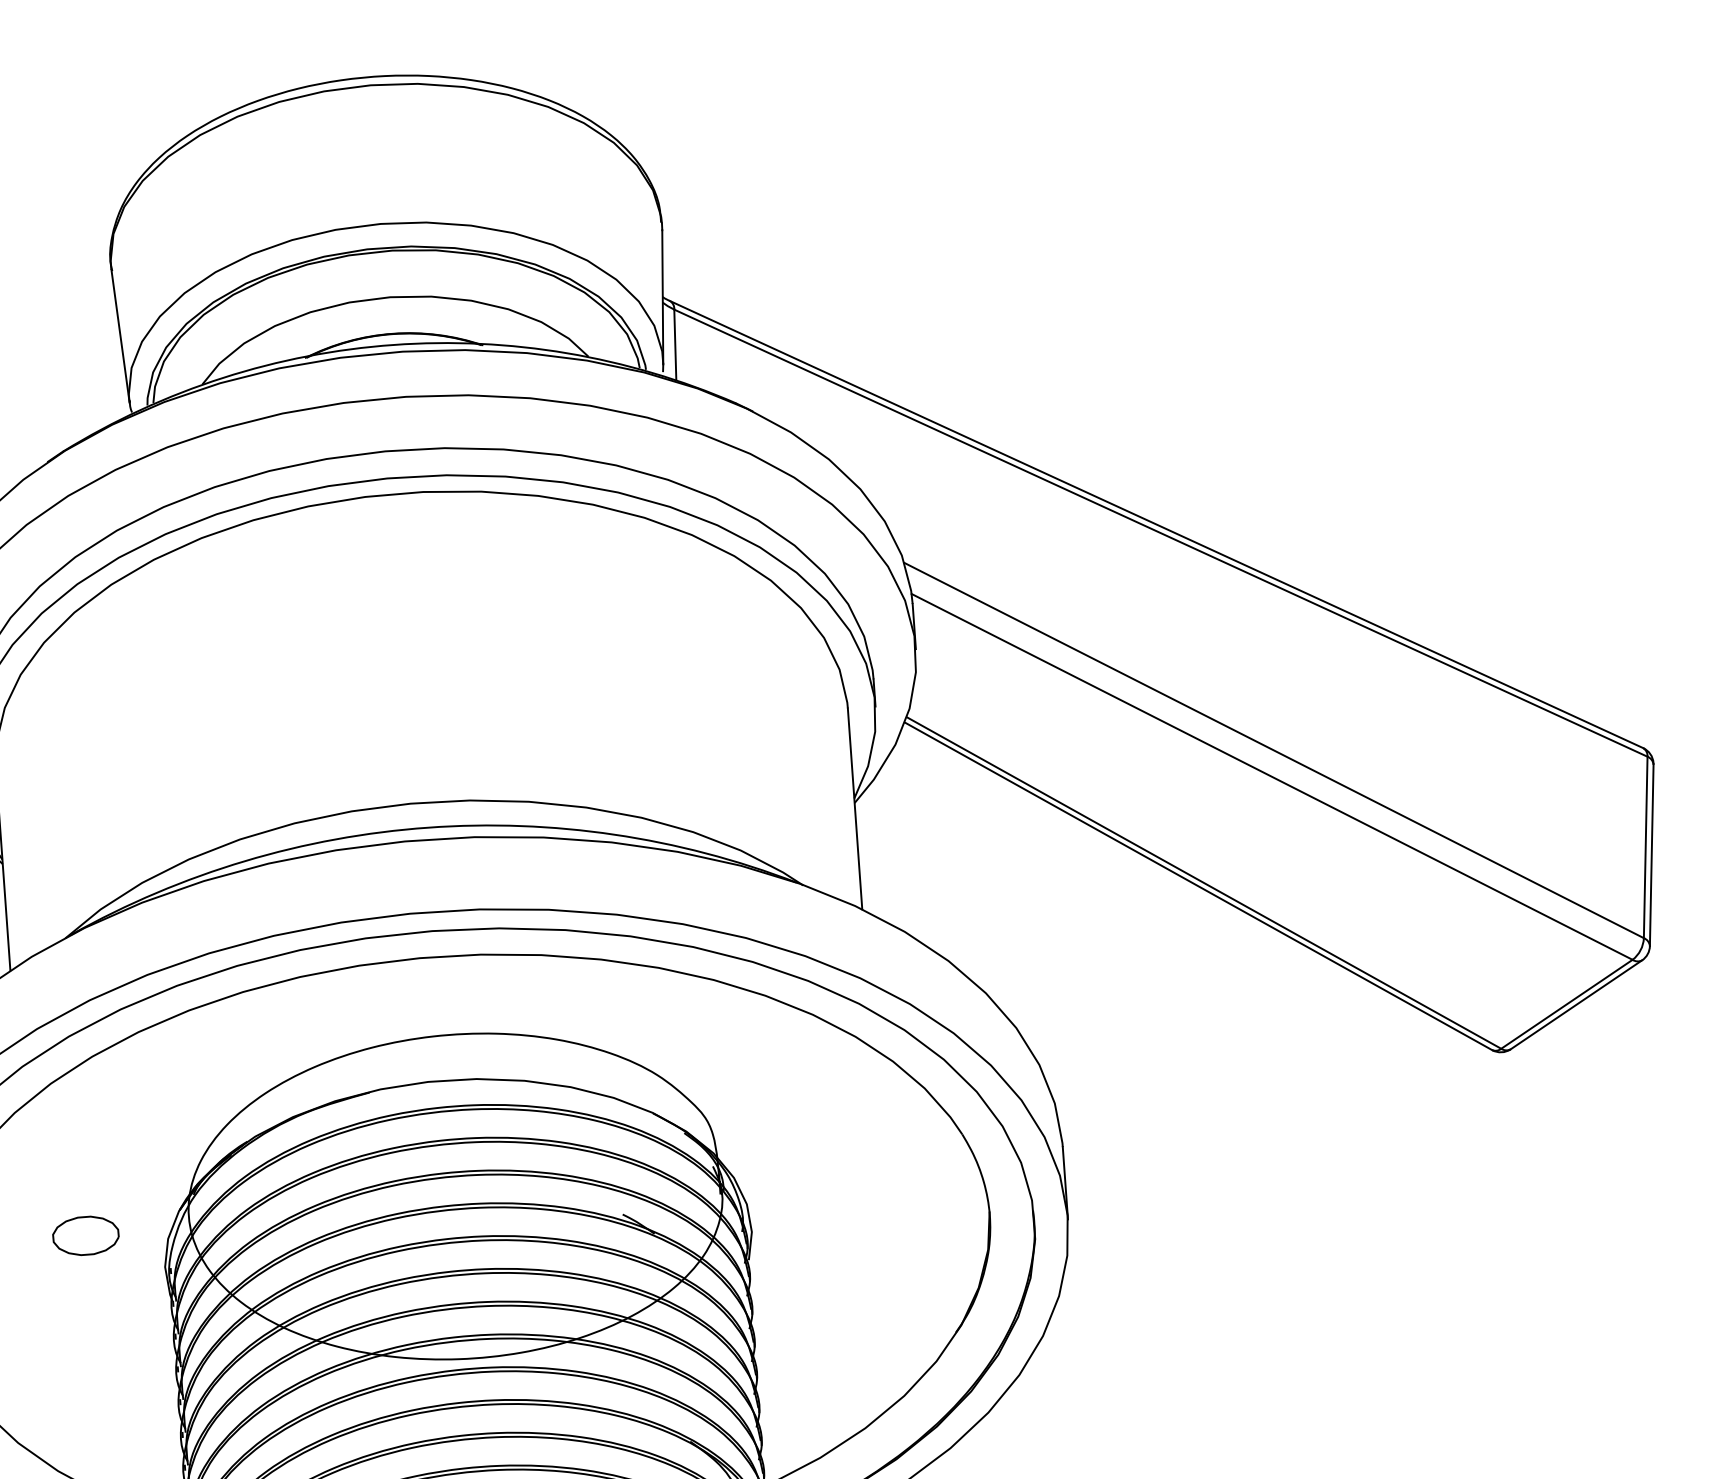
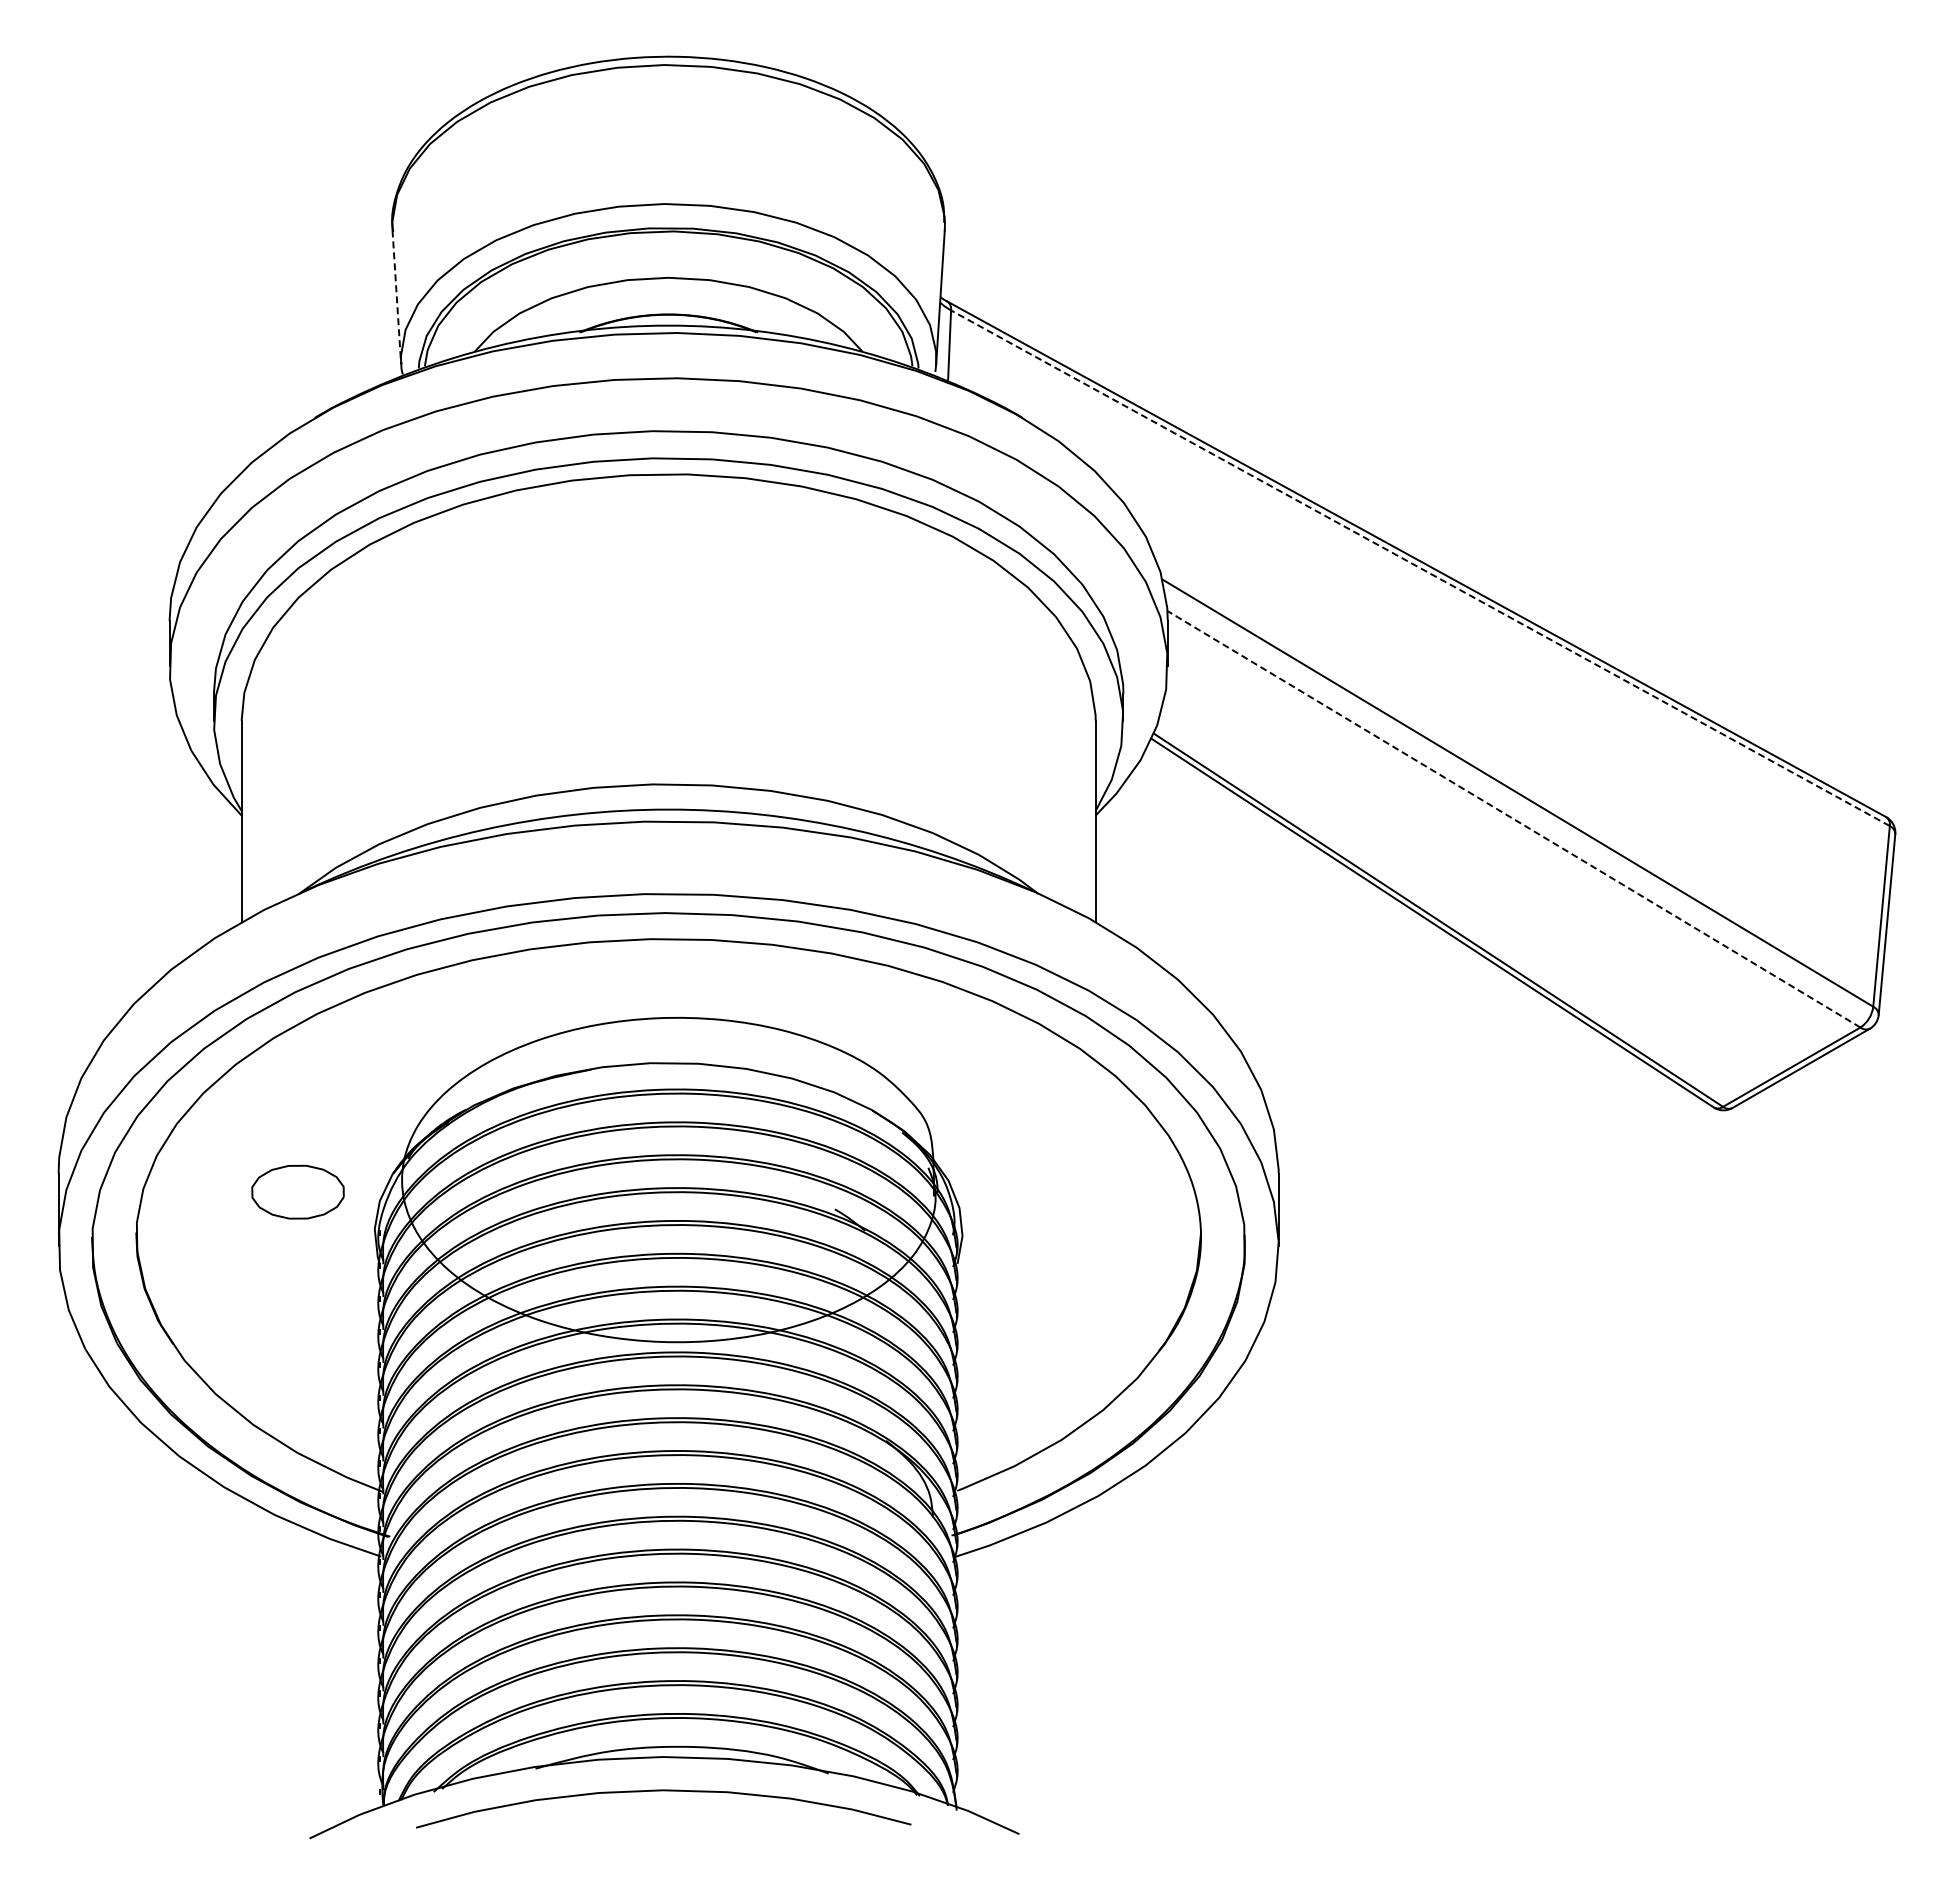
line: (120, 336) -> (396, 297), solid -> dashed
line: (1160, 533) -> (1420, 568), solid -> dashed
line: (1271, 777) -> (1513, 819), solid -> dashed
part: (85, 1236) -> (297, 1192), size x1.4

